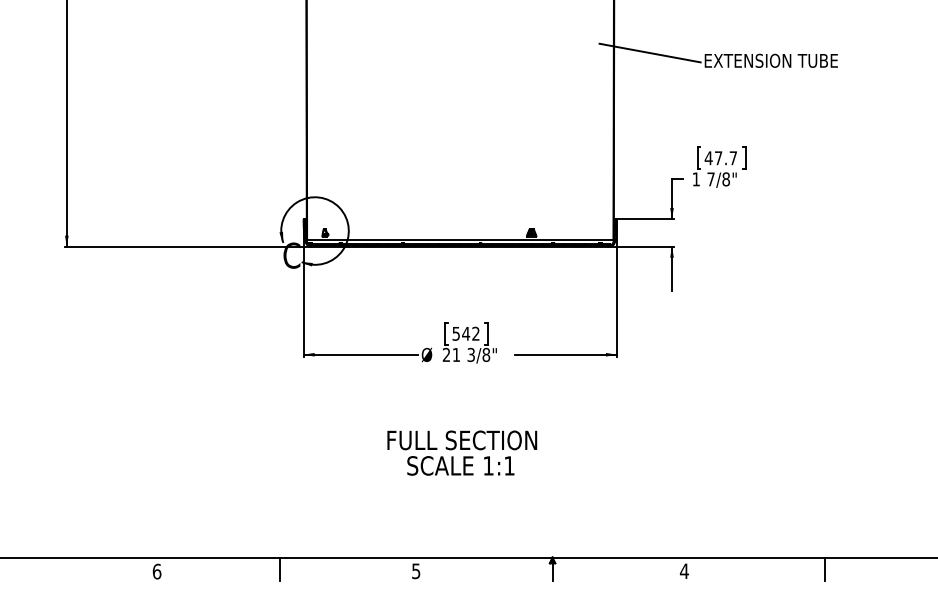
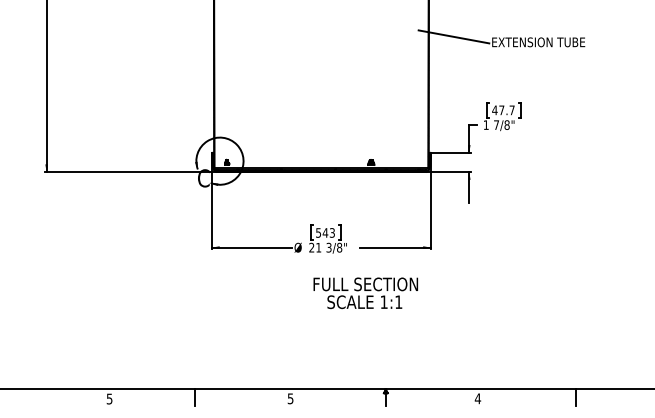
text: (474, 334) -> (331, 233), 542 -> 543
text: (461, 453) -> (365, 293), moved
text: (156, 570) -> (109, 398), 6 -> 5

